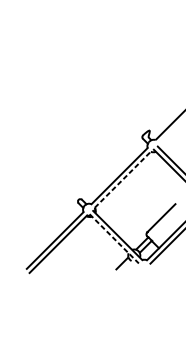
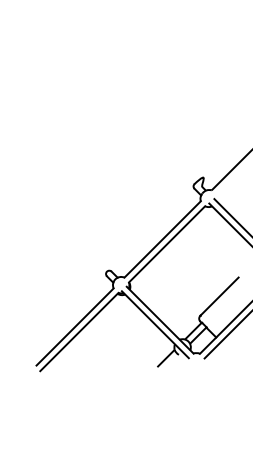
line: (123, 179) -> (167, 244), dashed -> solid
line: (114, 239) -> (155, 325), dashed -> solid

